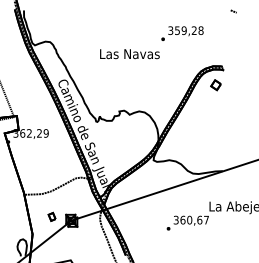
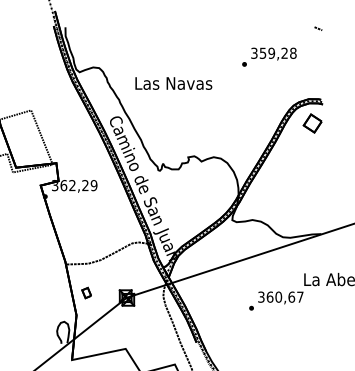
line: (233, 11) -> (318, 28), moved
text: (129, 54) -> (173, 83), moved
part: (215, 85) -> (312, 123), size x1.43
part: (51, 216) -> (86, 292), moved

